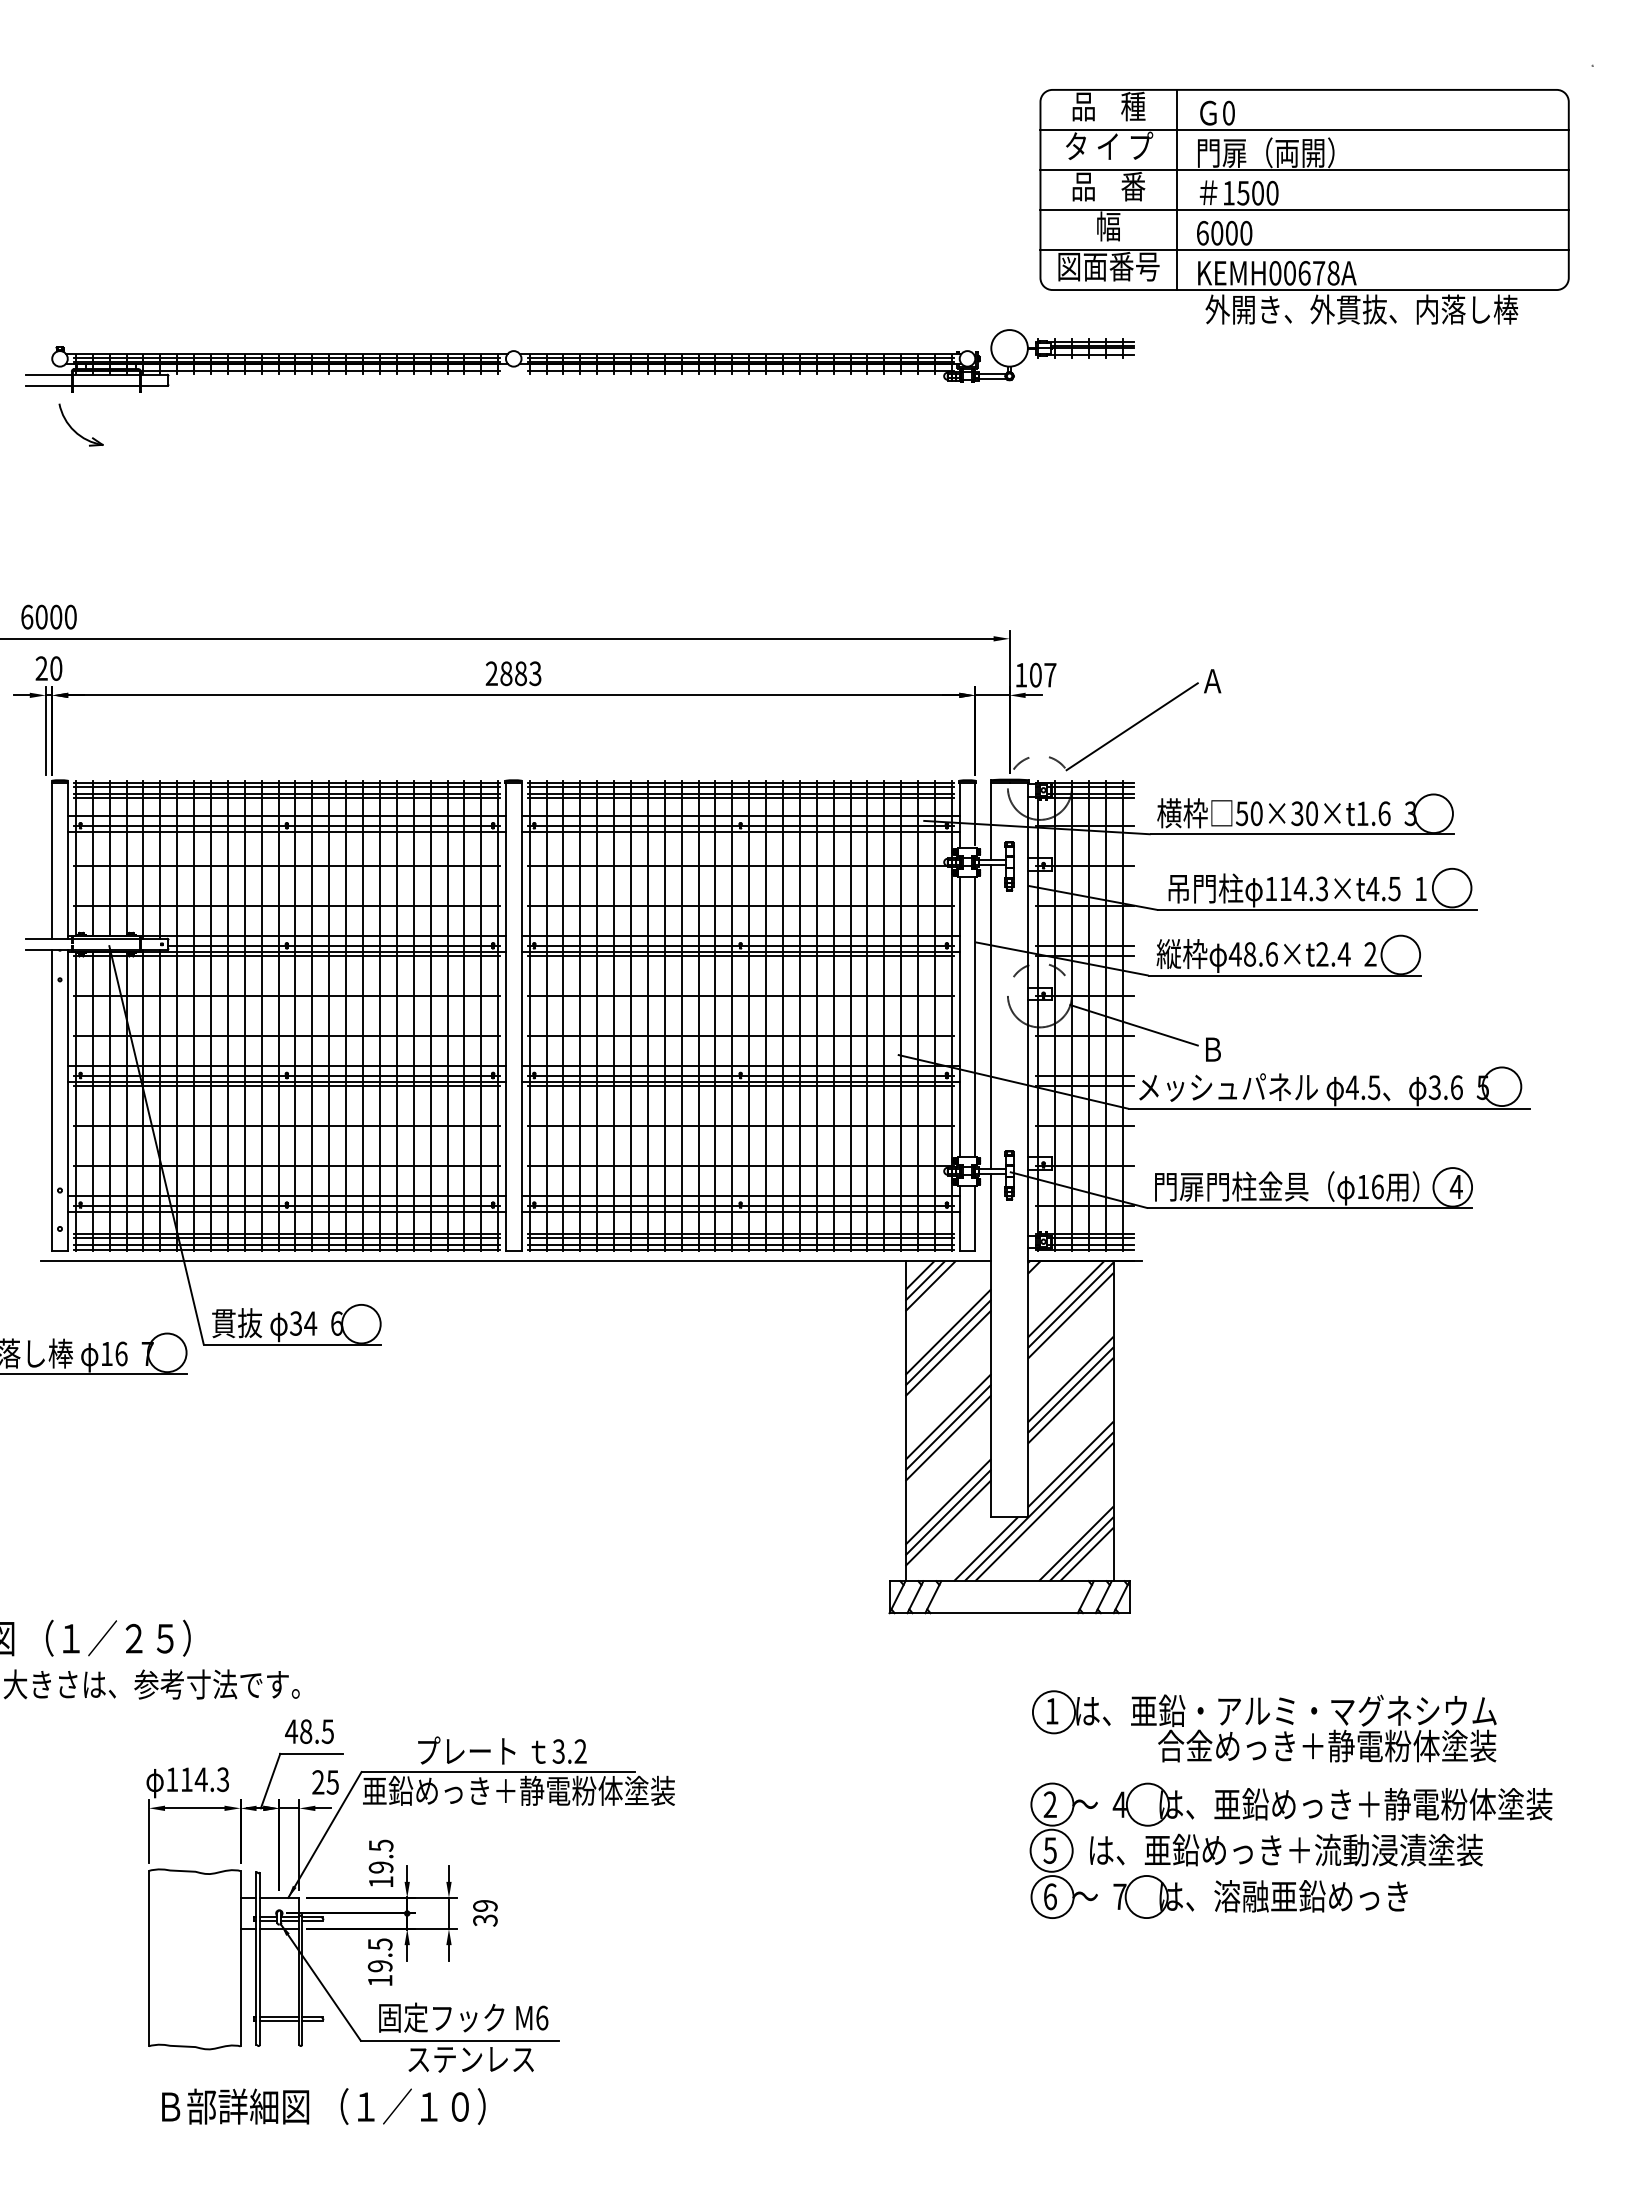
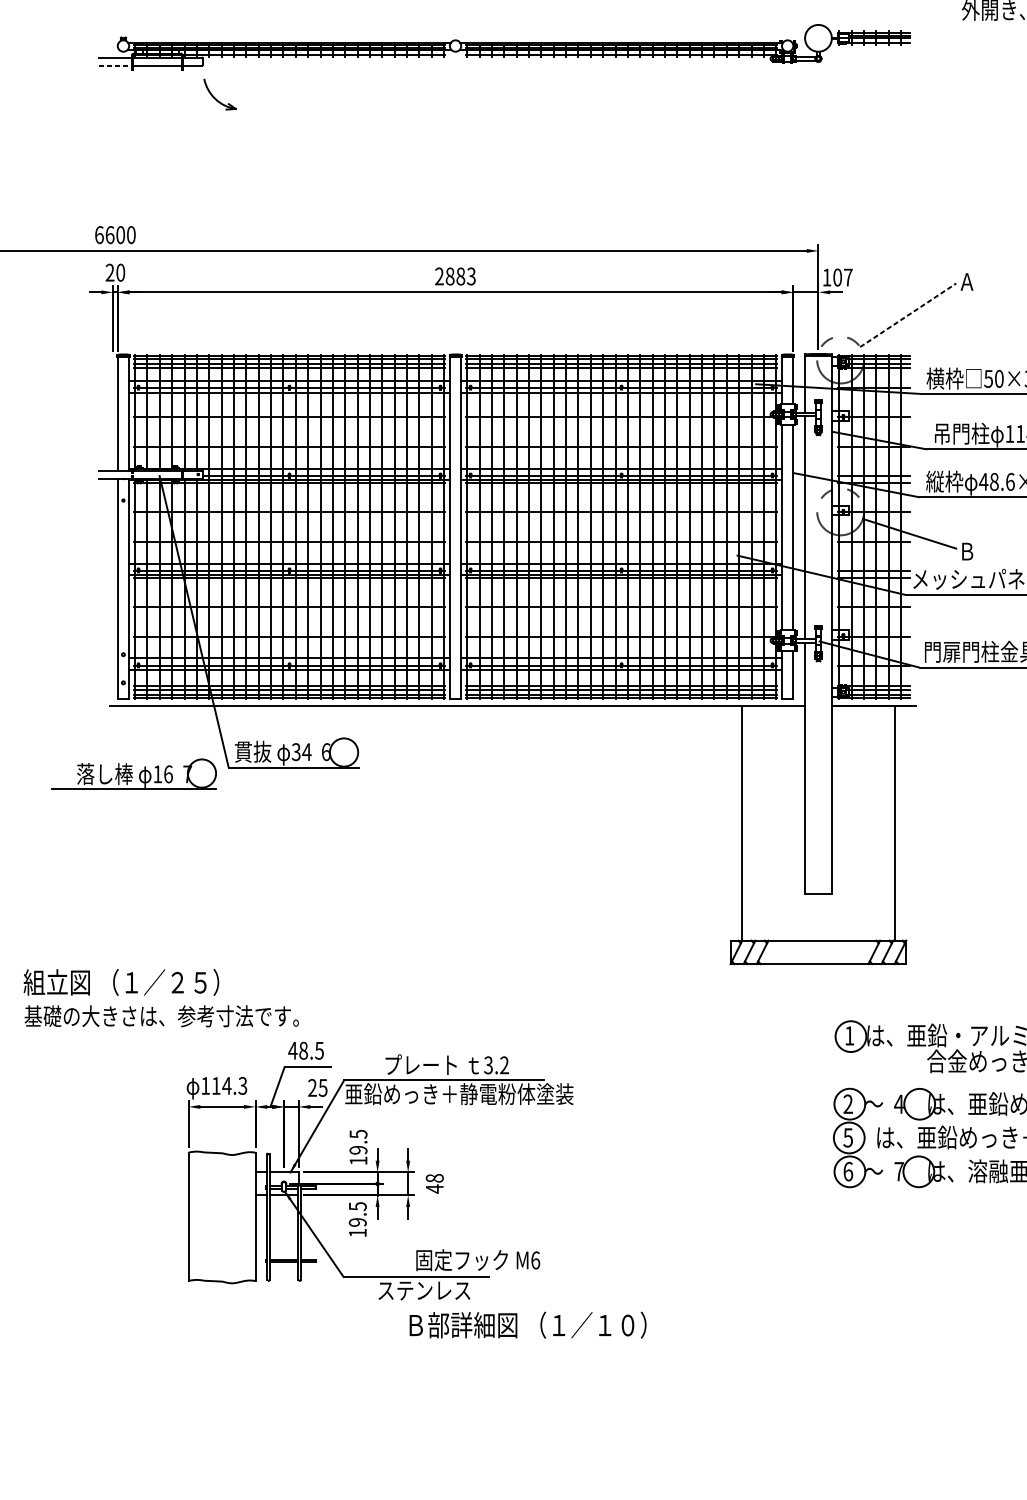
line: (49, 385) -> (115, 65), solid -> dashed
part: (74, 429) -> (215, 97), moved
text: (41, 616) -> (109, 234), 6000 -> 6600
line: (1132, 726) -> (908, 315), solid -> dashed
hatch: (1009, 1420) -> (818, 823), removed
text: (485, 1913) -> (434, 1183), 39 -> 48
text: (463, 2017) -> (478, 1259), moved
text: (323, 2106) -> (527, 1325), moved

